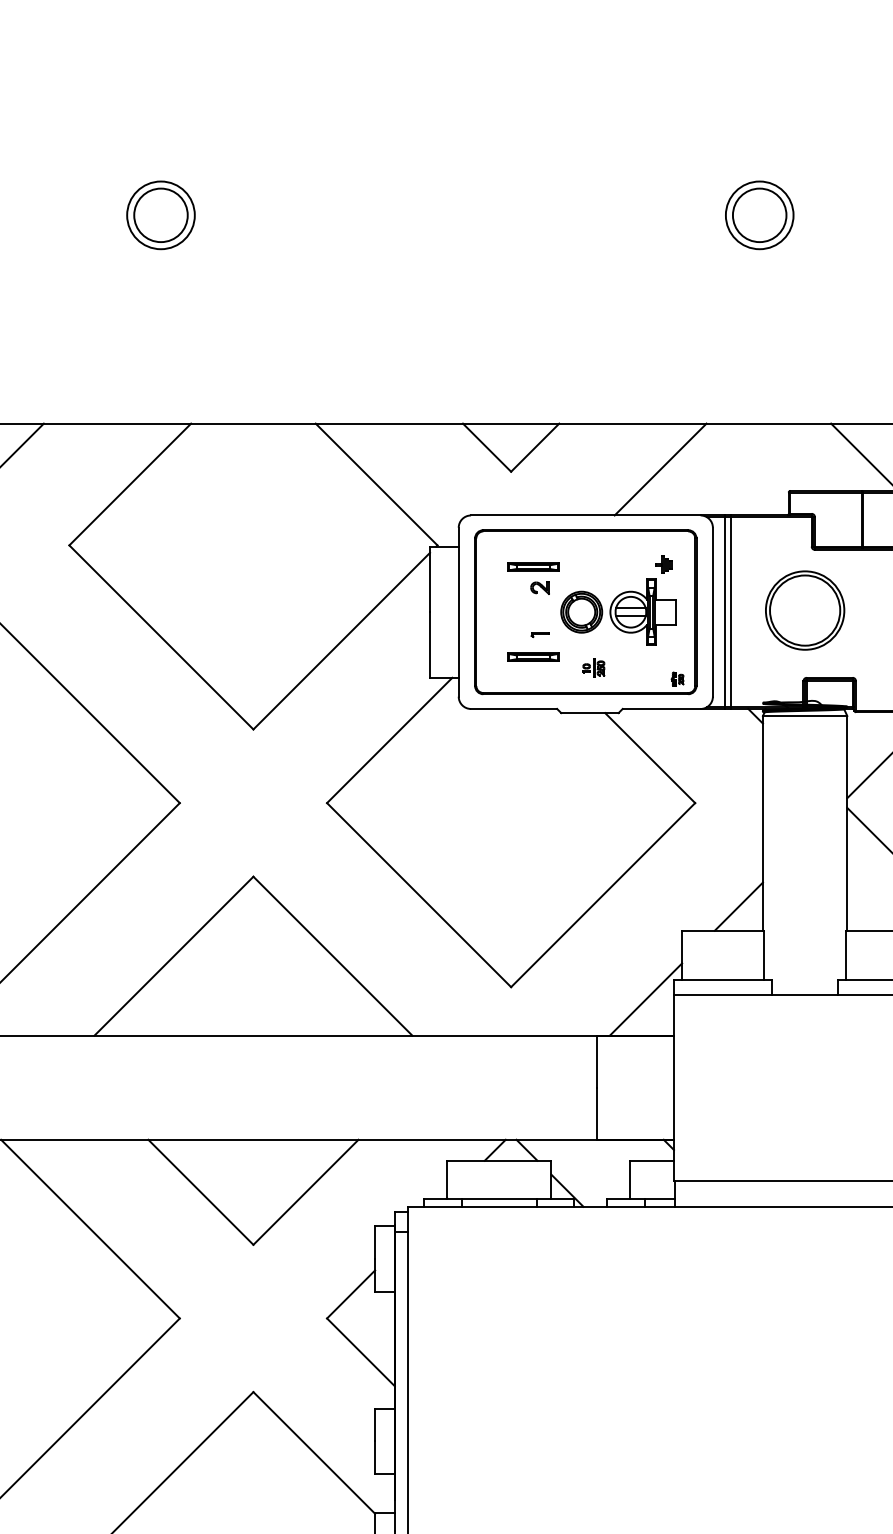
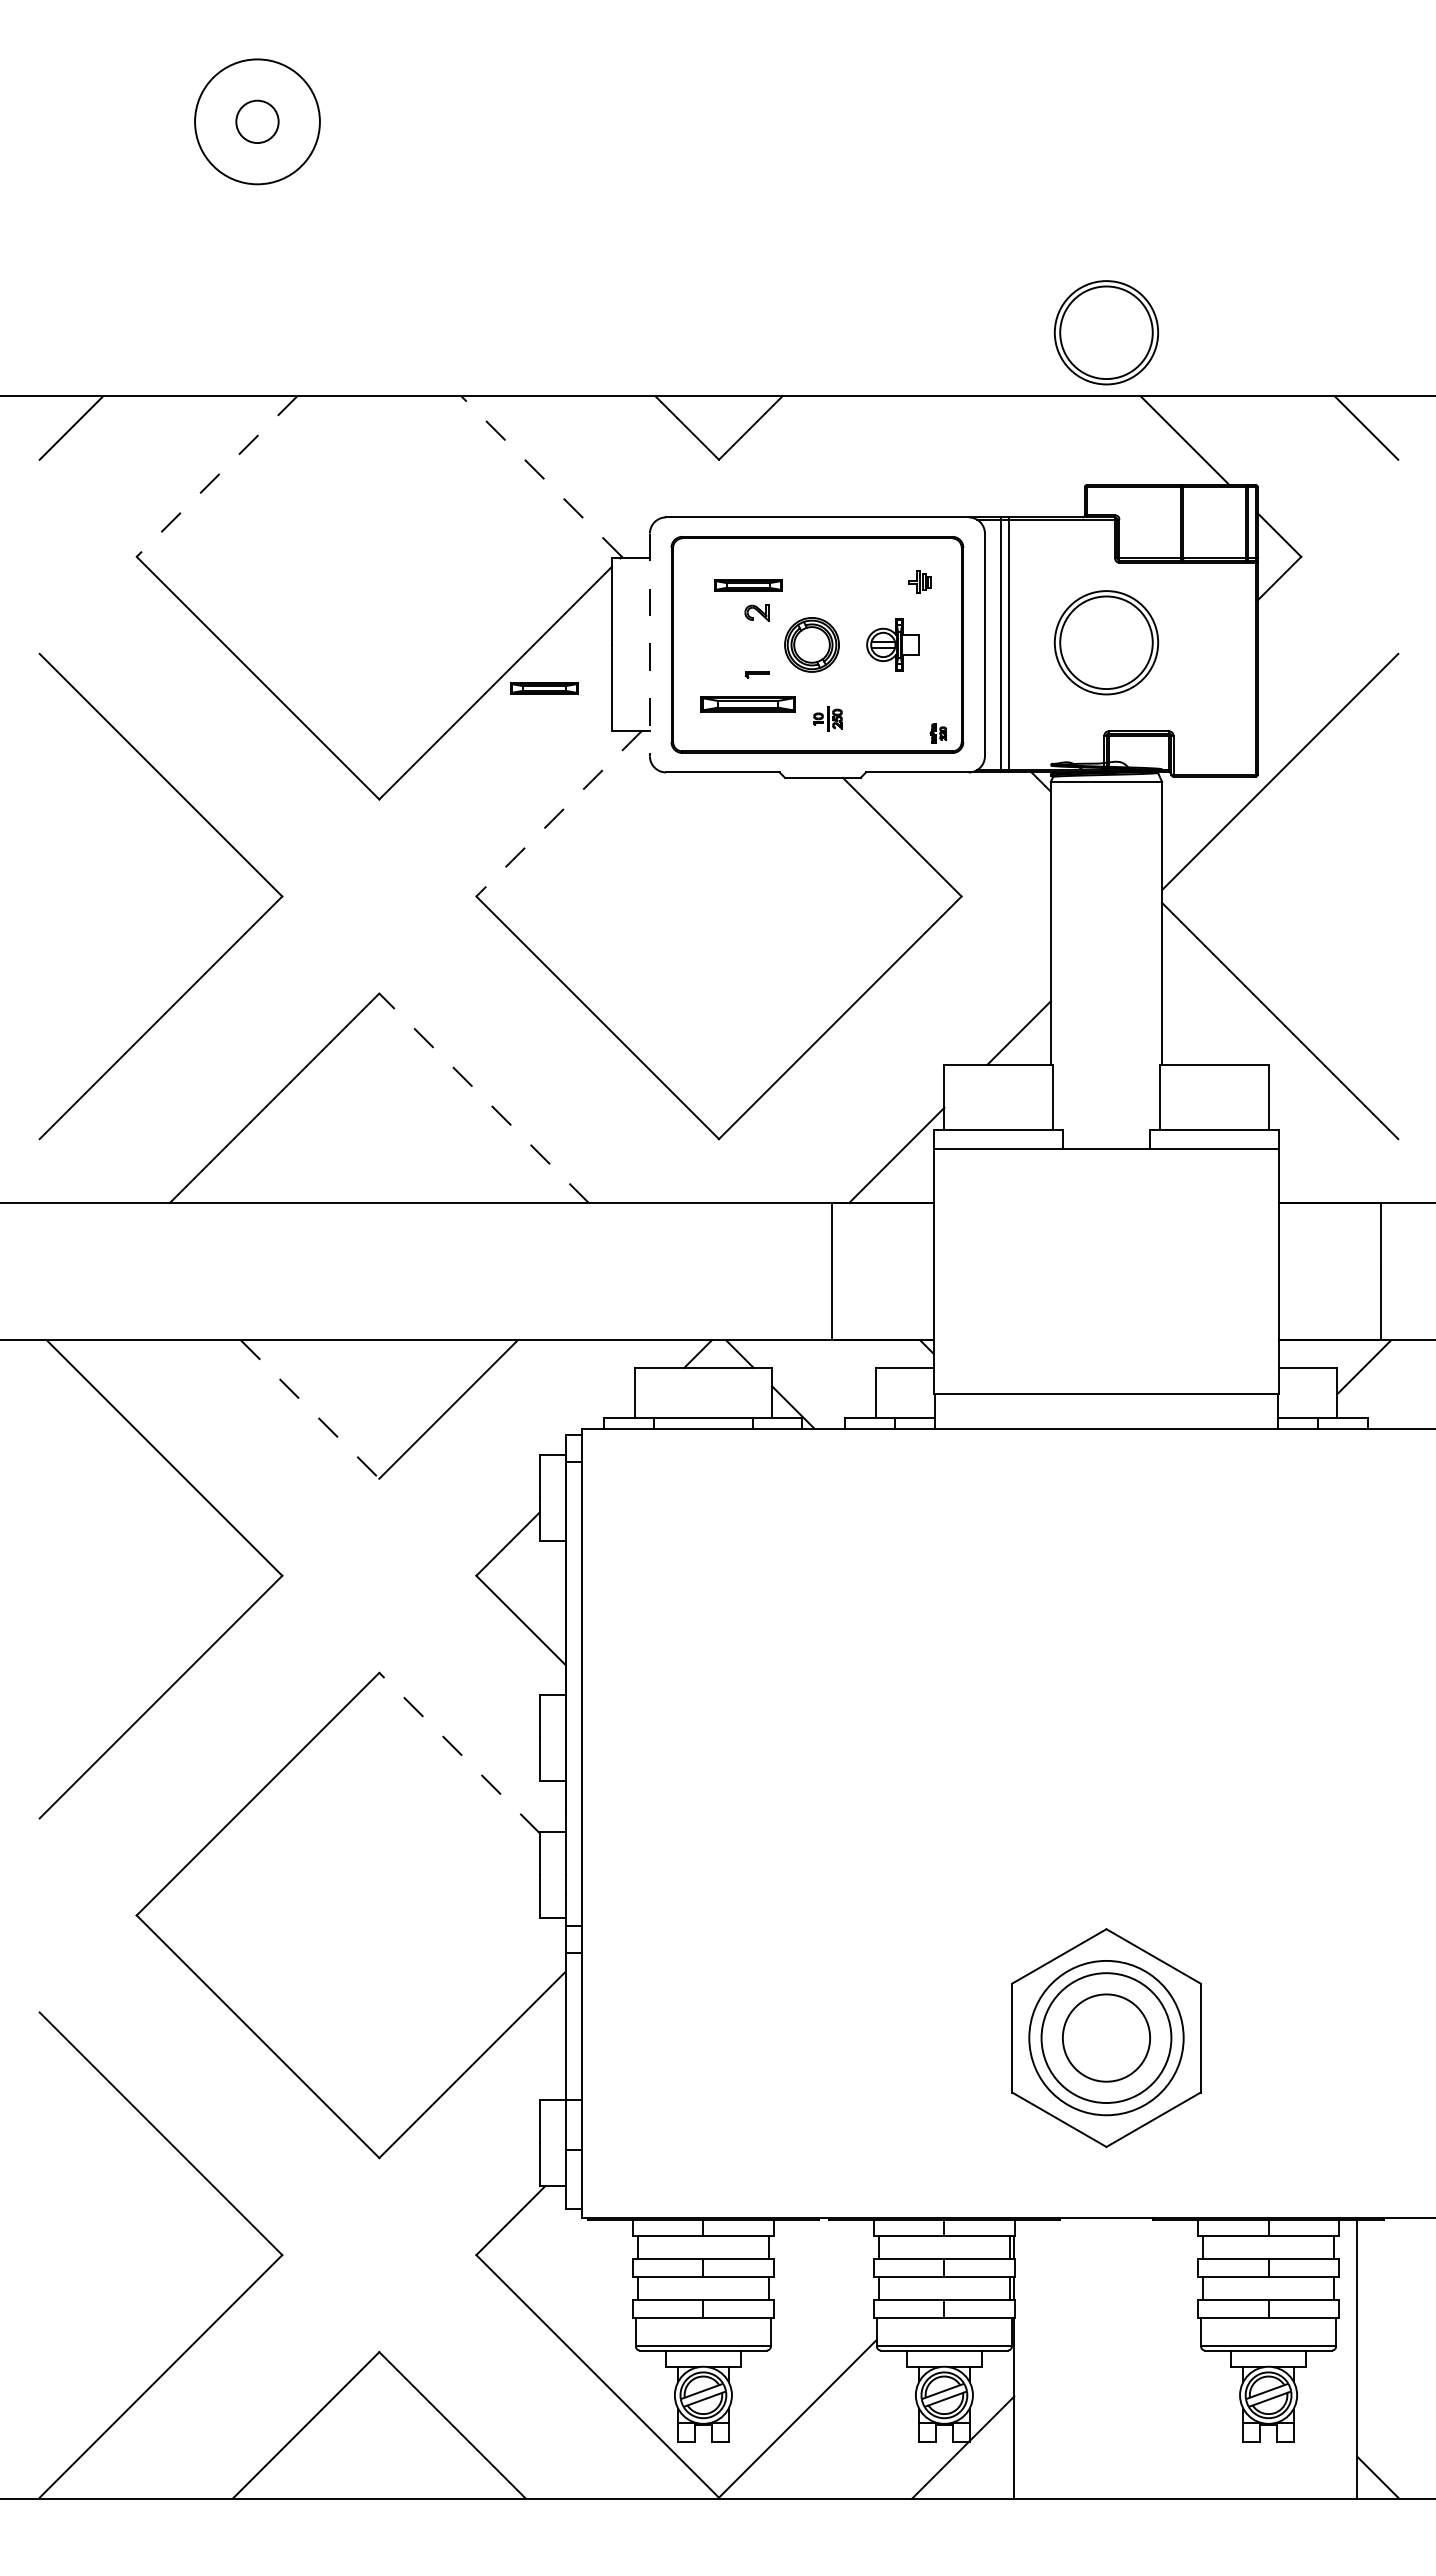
circle: (161, 215) -> (257, 121), size x0.6
circle: (161, 215) -> (257, 121), size x1.4
part: (759, 215) -> (1046, 121), removed
part: (805, 375) -> (1106, 332), added
line: (660, 469) -> (915, 456), removed
line: (129, 484) -> (216, 476), solid -> dashed
line: (376, 484) -> (541, 476), solid -> dashed
part: (642, 611) -> (892, 644), size x0.6
line: (458, 612) -> (649, 645), solid -> dashed
part: (378, 645) -> (544, 688), added
part: (533, 657) -> (748, 704), size x1.4
line: (389, 740) -> (558, 813), solid -> dashed
line: (332, 955) -> (483, 1097), solid -> dashed
line: (201, 1192) -> (310, 1409), solid -> dashed
line: (314, 1452) -> (459, 1752), solid -> dashed

